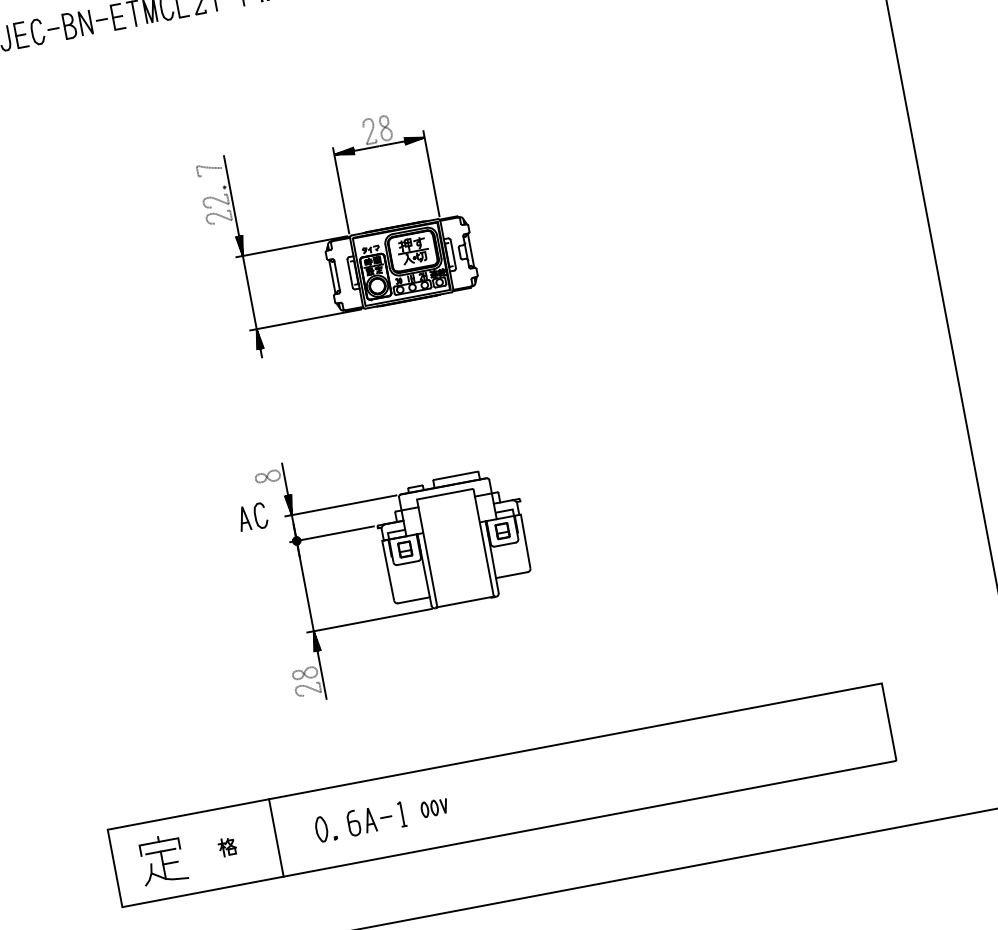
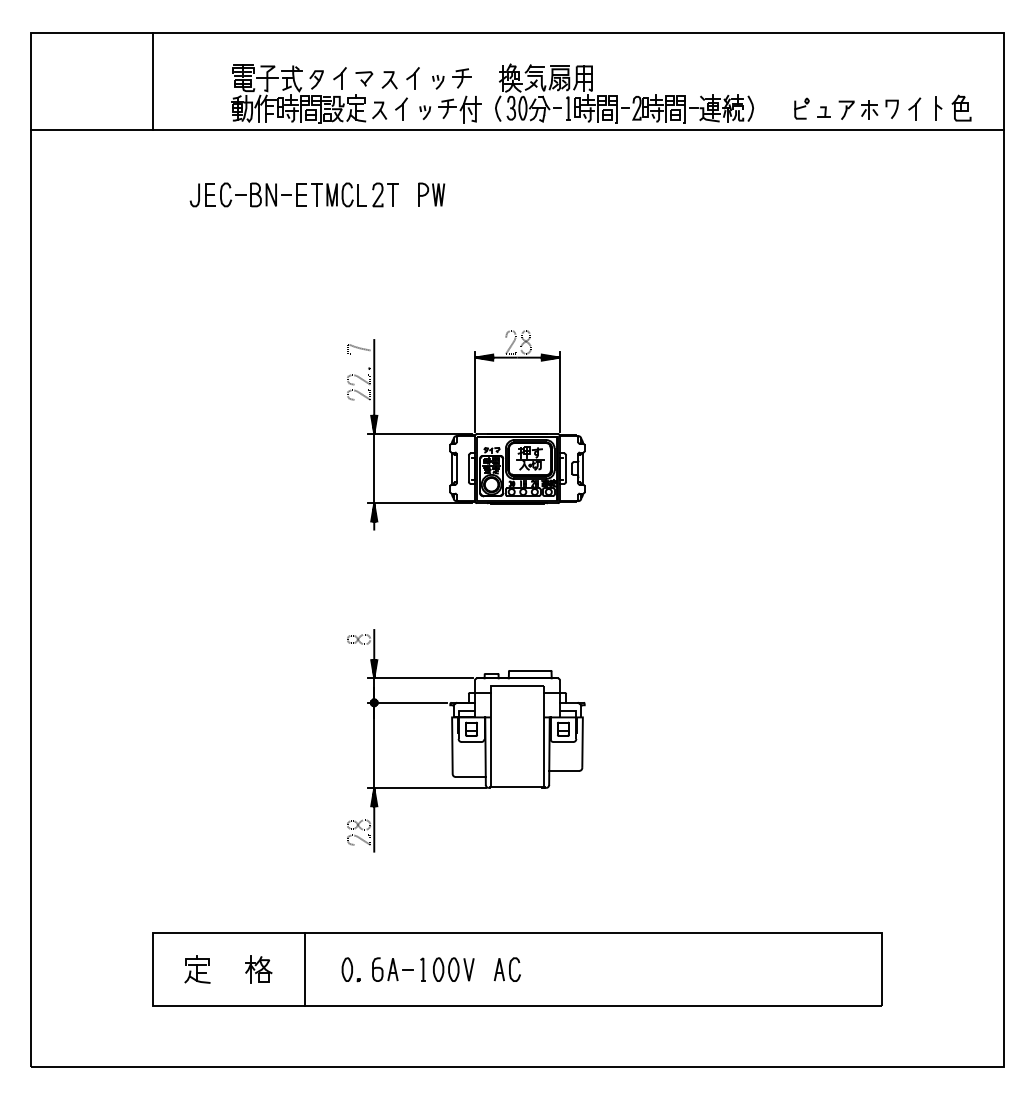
part: (251, 517) -> (506, 969), moved
part: (434, 807) -> (453, 969), size x1.67
part: (227, 847) -> (258, 969), size x1.67
part: (162, 859) -> (197, 969), size x0.62

